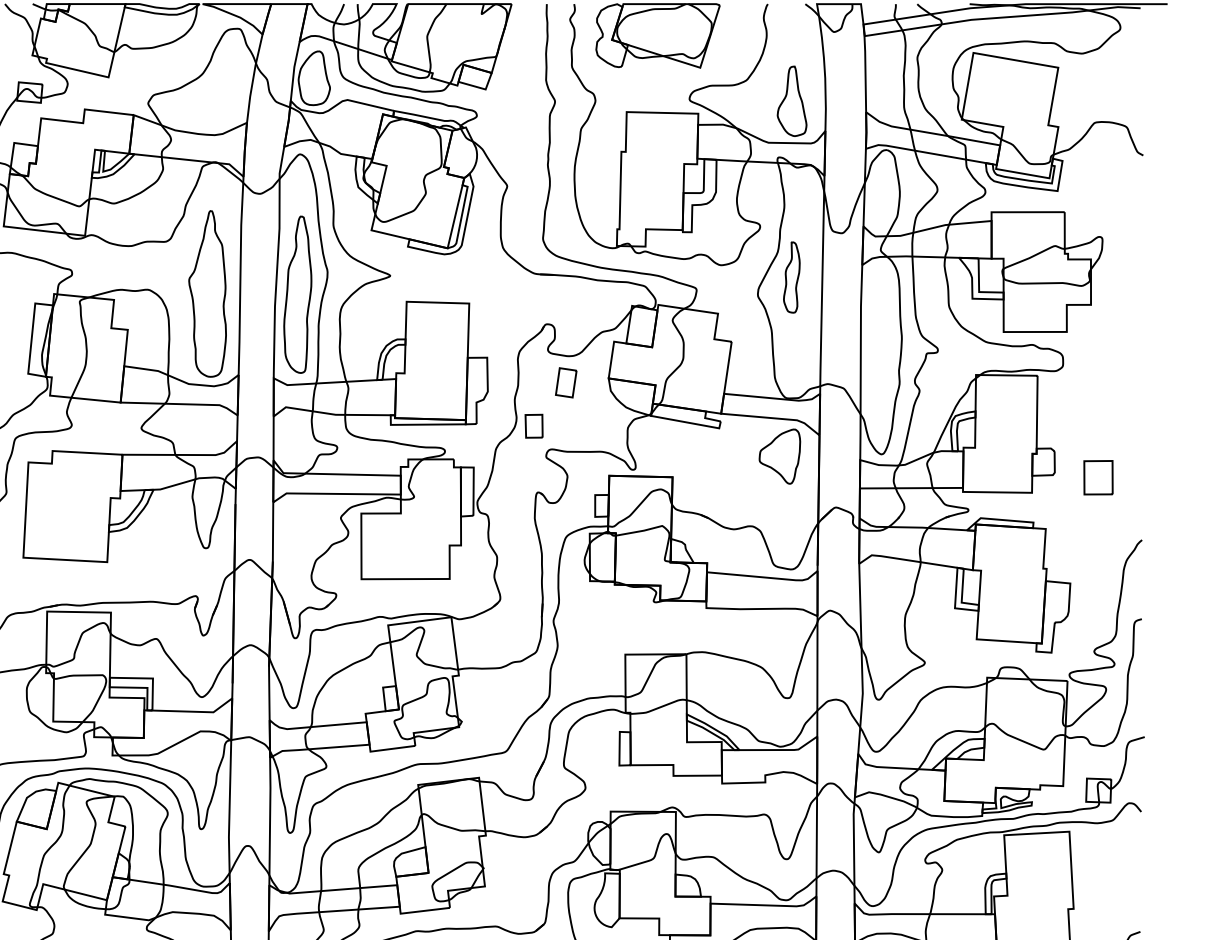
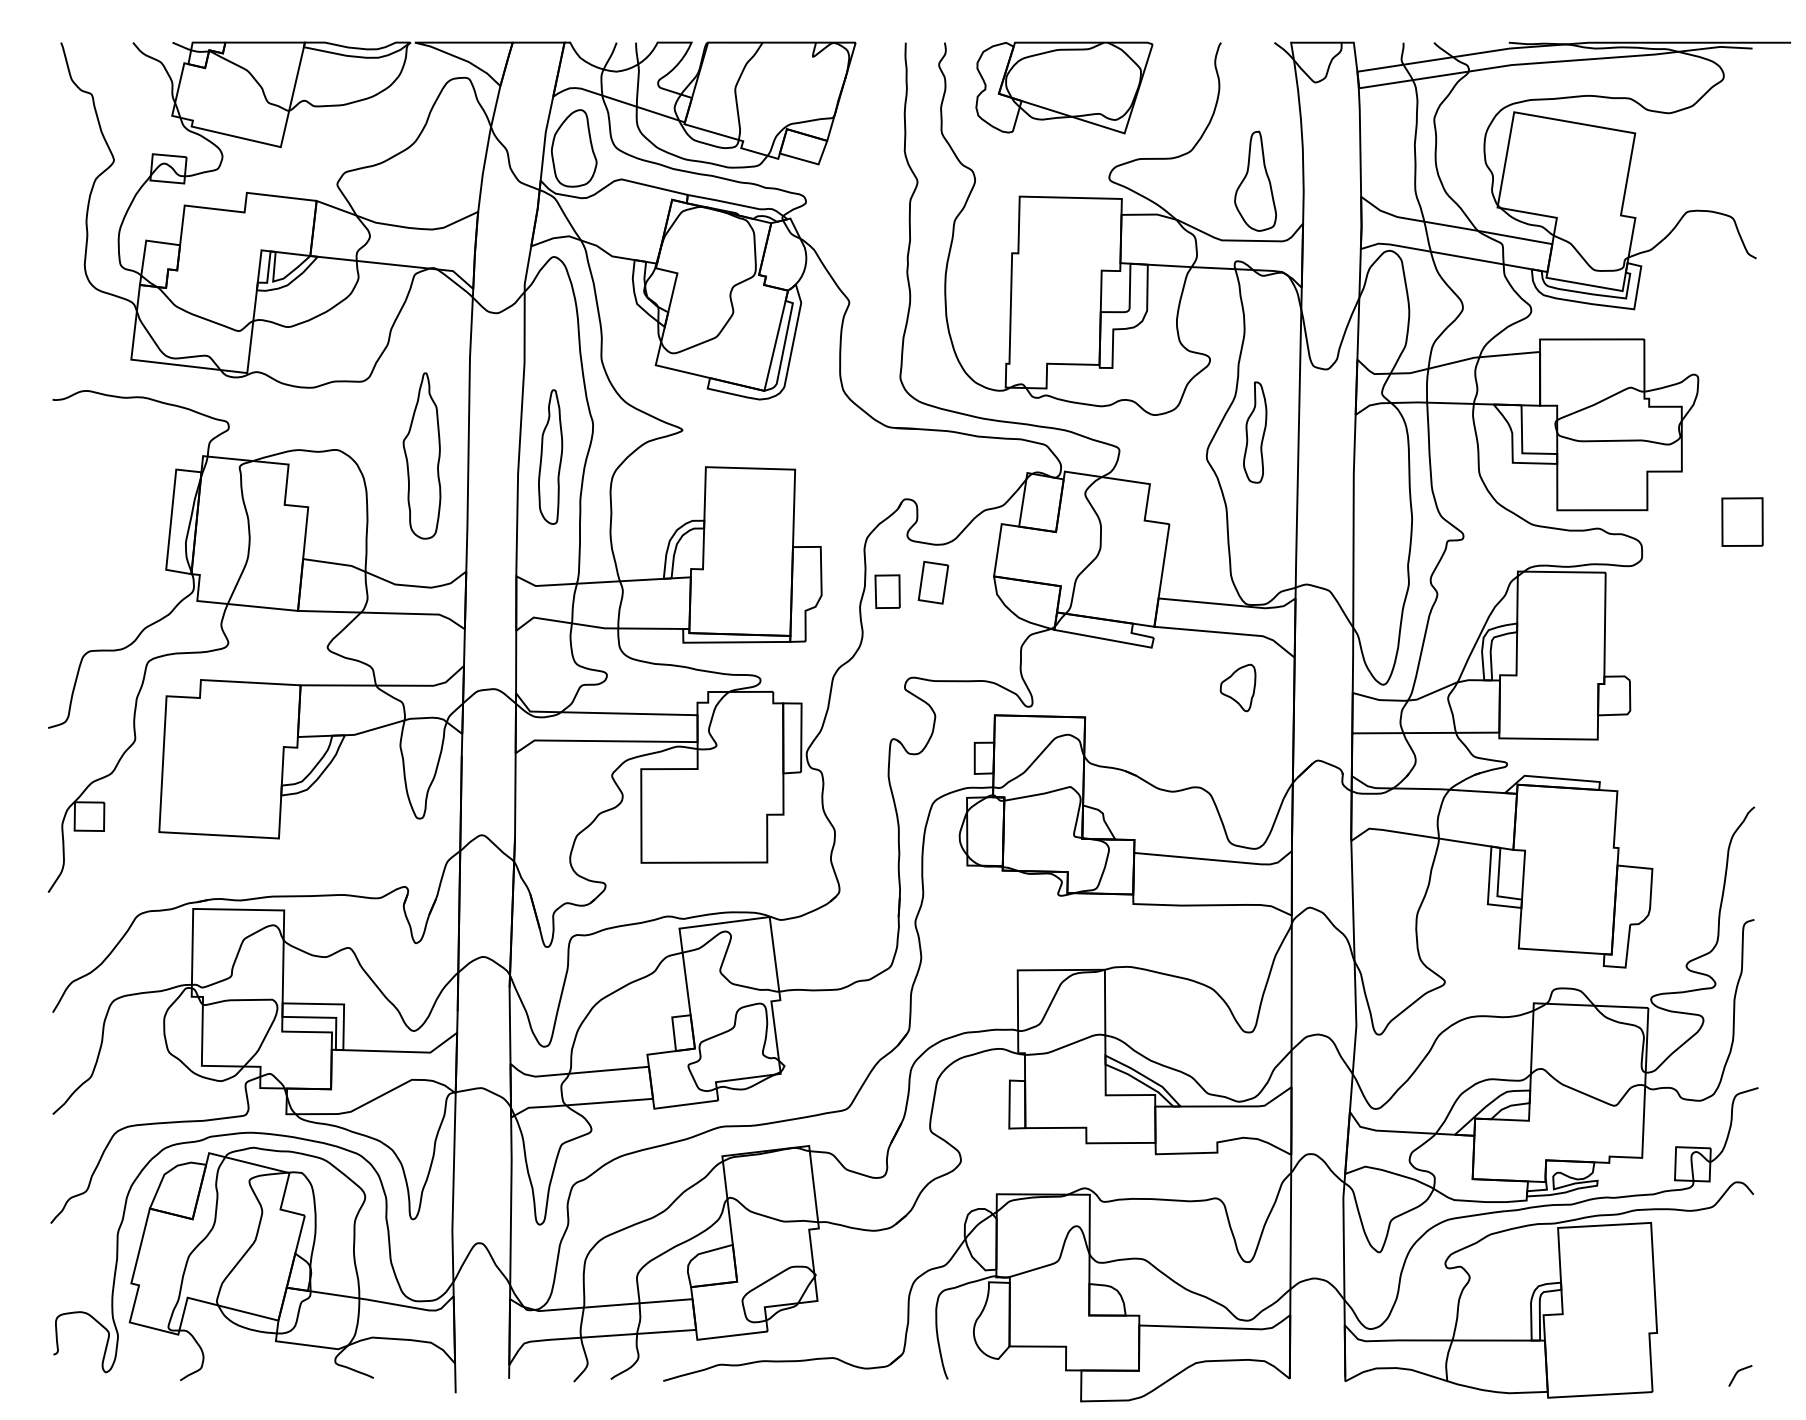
part: (207, 293) -> (421, 455), size x0.7
part: (297, 294) -> (550, 456), size x0.6
part: (534, 426) -> (887, 591), moved
part: (779, 456) -> (1237, 687), size x0.6
part: (1098, 477) -> (1742, 521), moved

